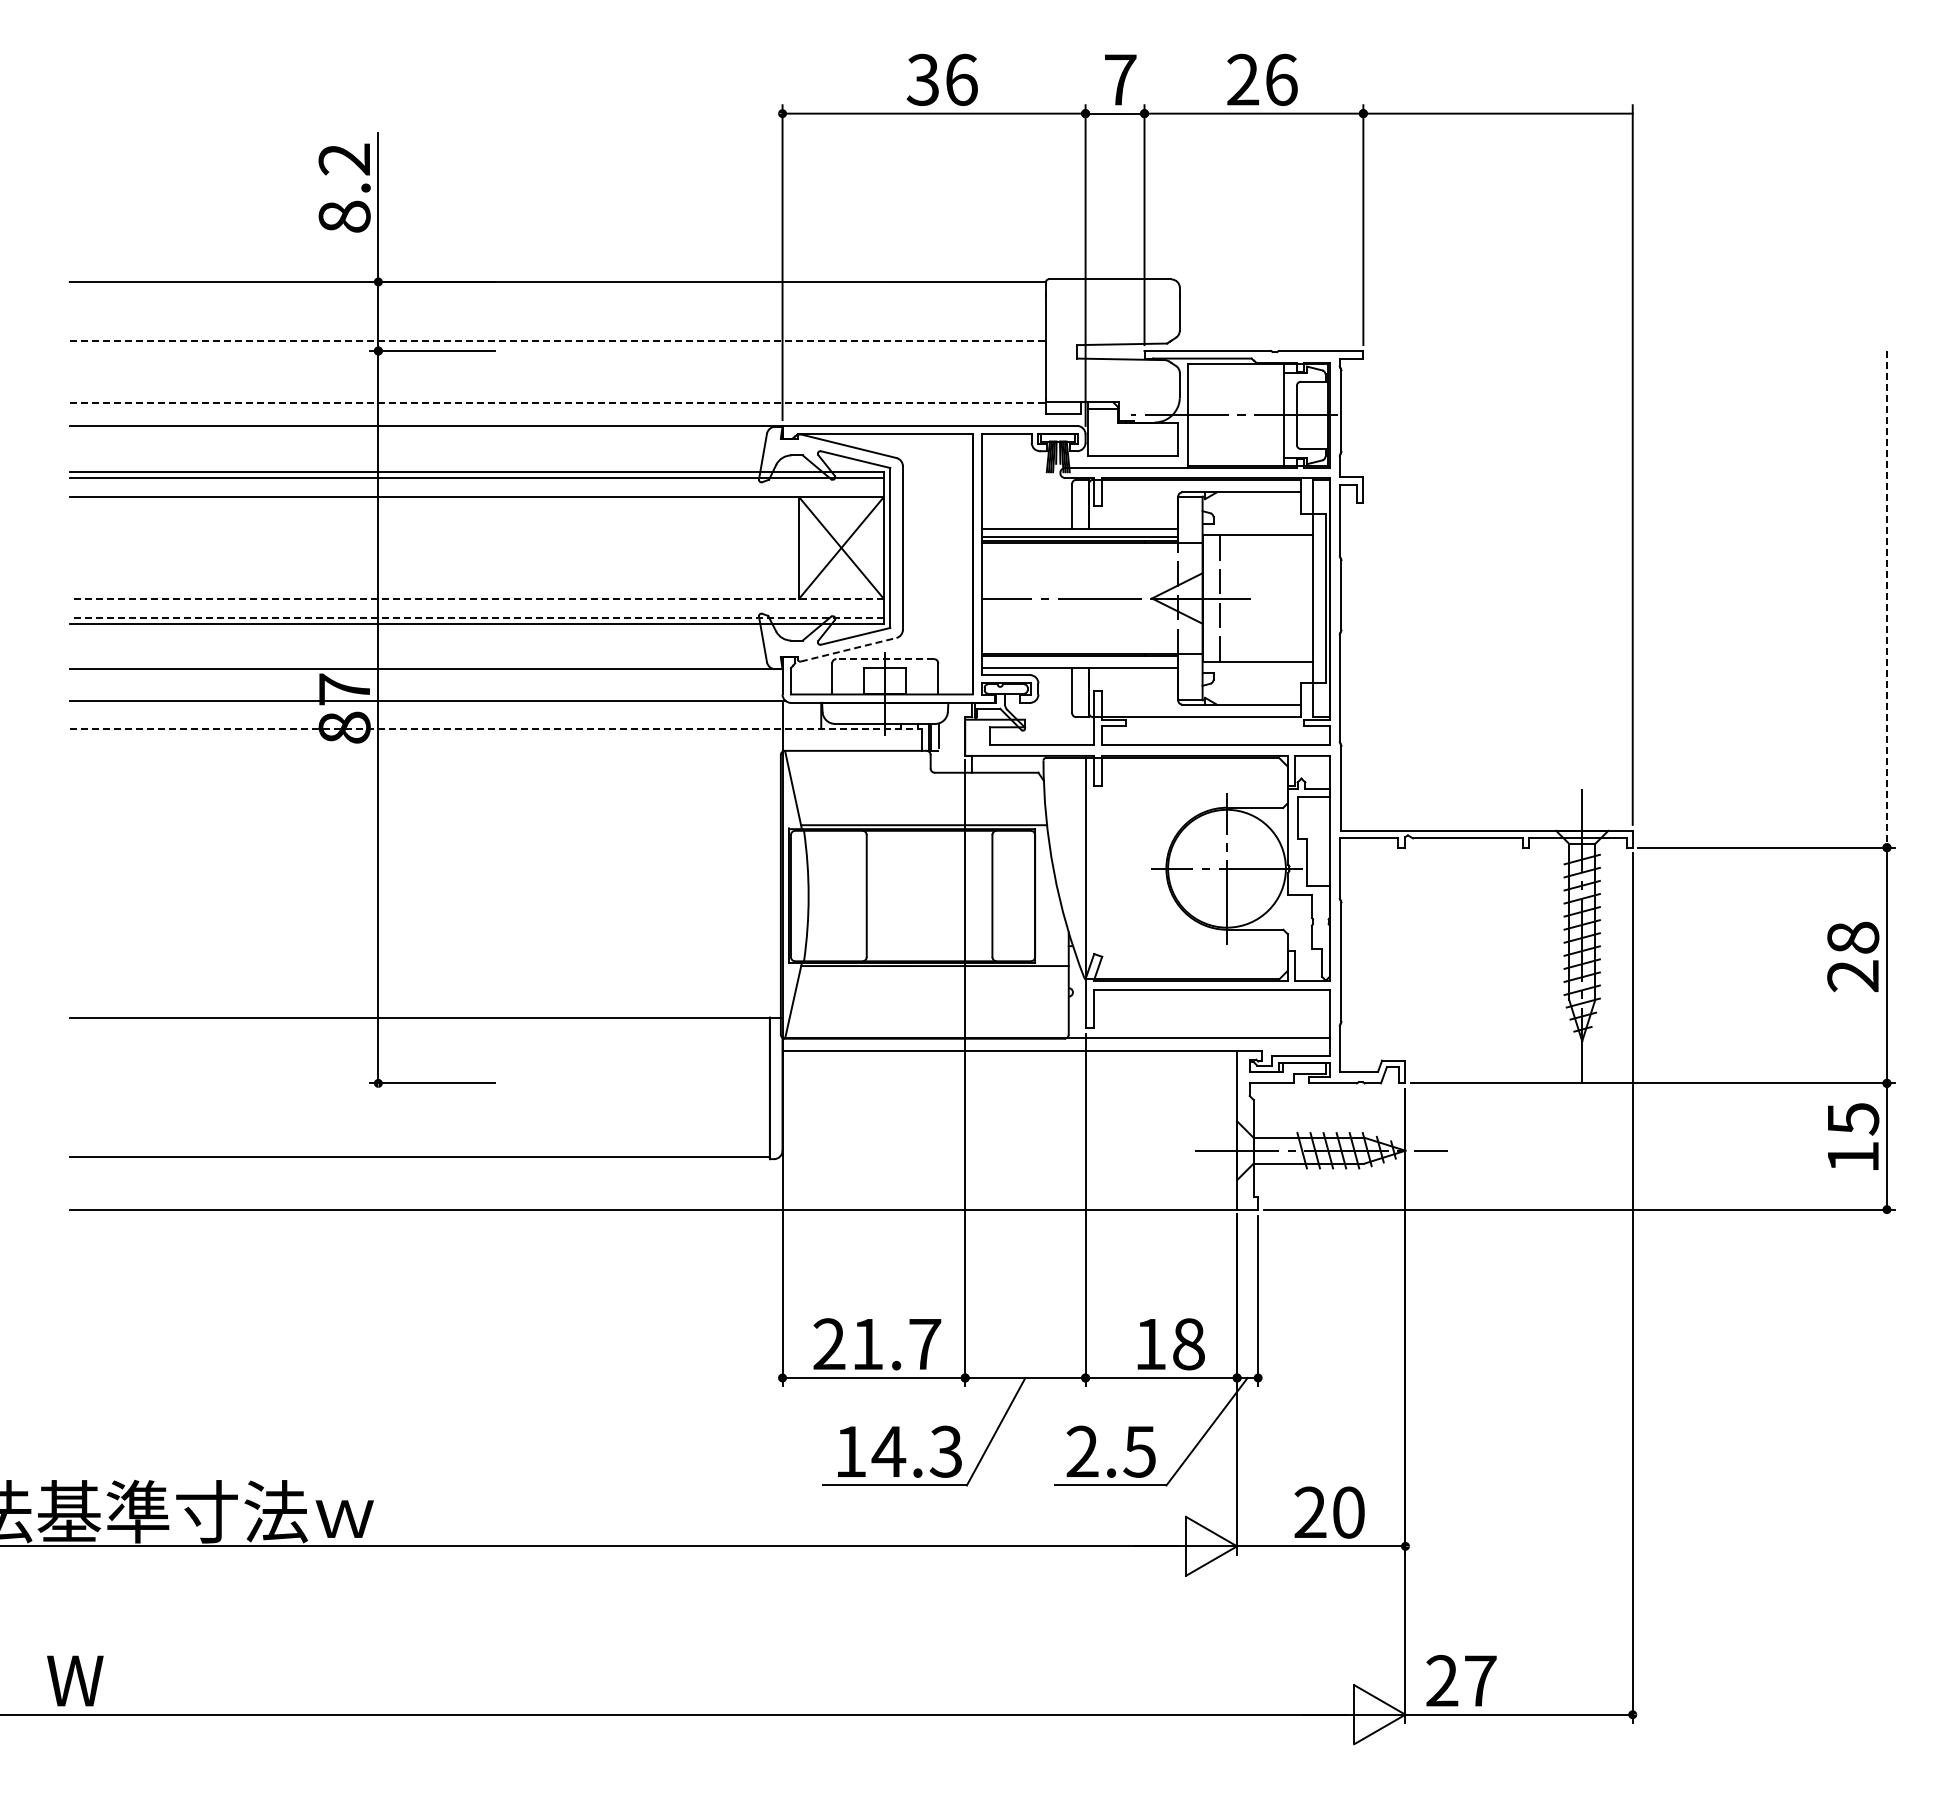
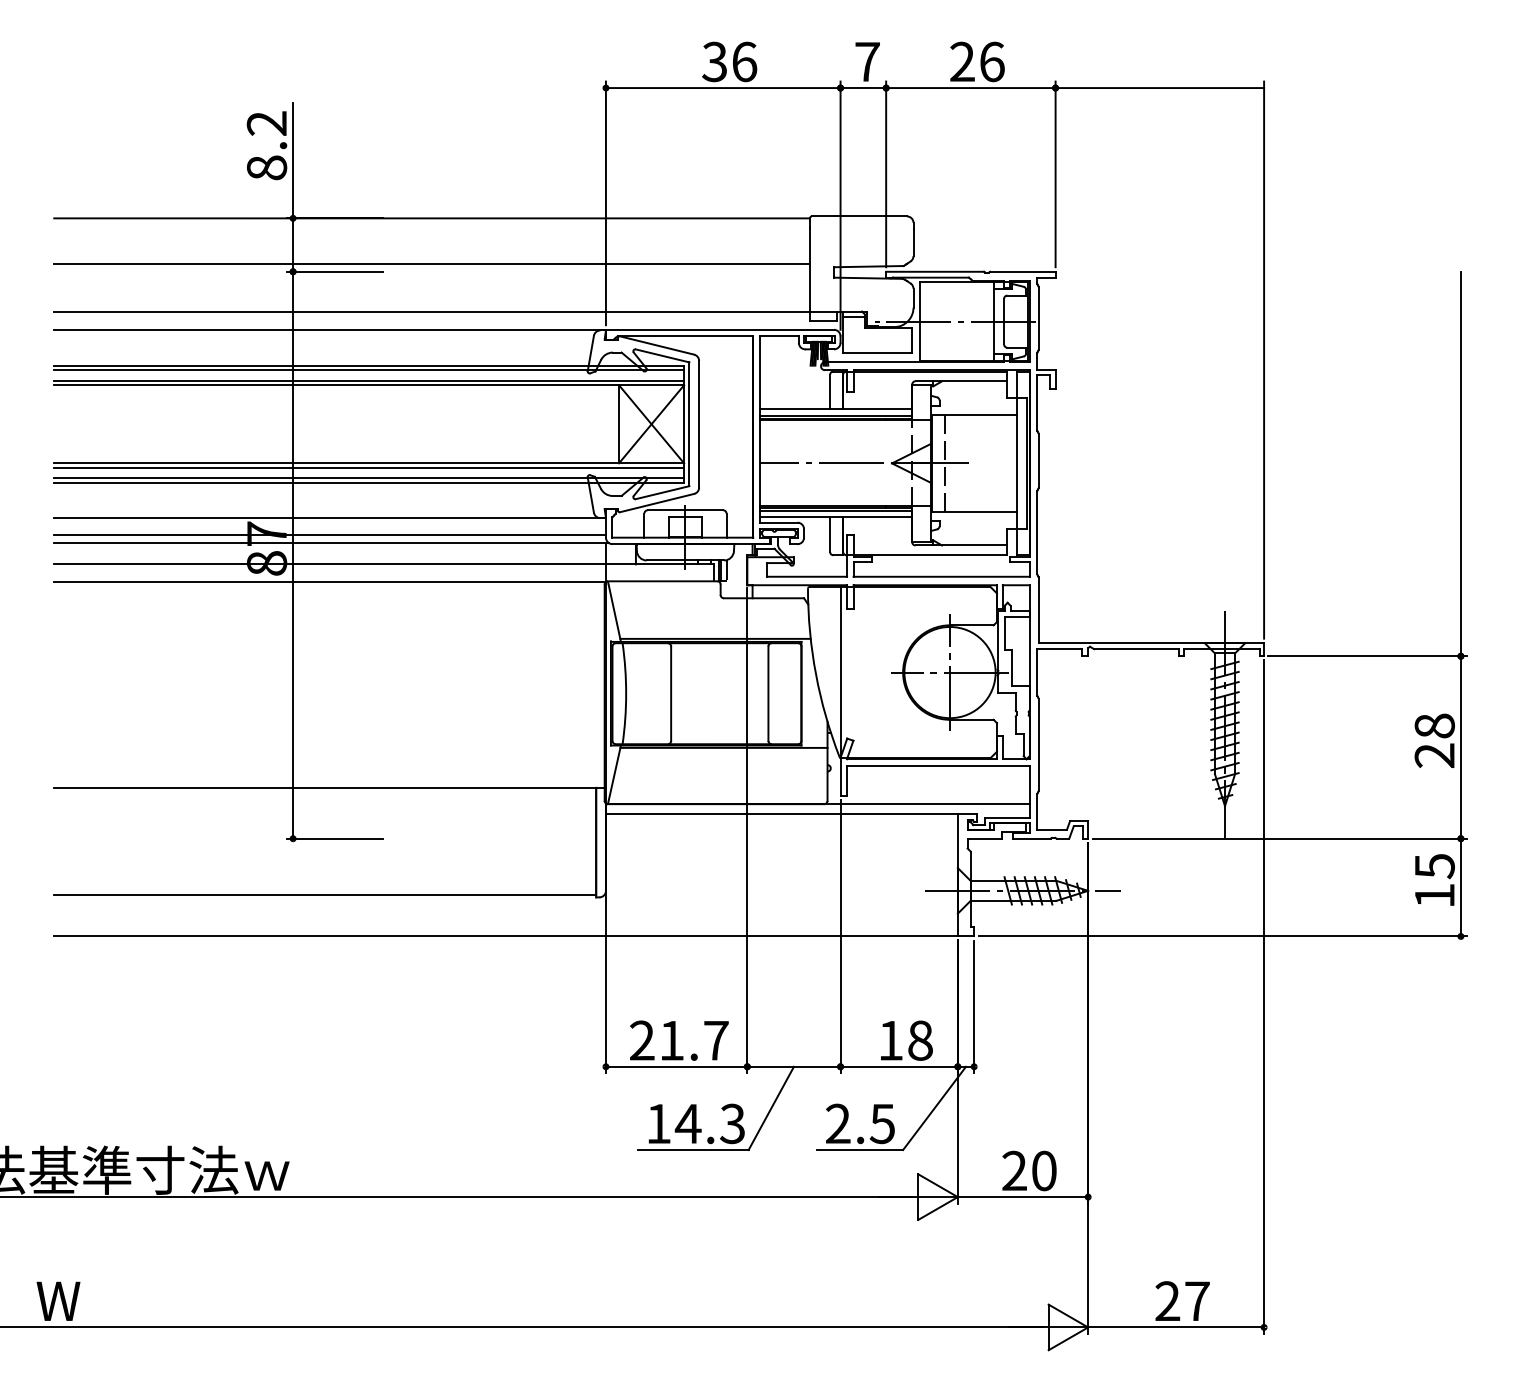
line: (558, 340) -> (432, 263), dashed -> solid
line: (558, 403) -> (432, 312), dashed -> solid
line: (476, 491) -> (369, 380), added
line: (476, 598) -> (369, 463), dashed -> solid
line: (1886, 599) -> (1460, 464), dashed -> solid
line: (476, 604) -> (369, 468), added
line: (476, 617) -> (369, 478), dashed -> solid
line: (849, 649) -> (657, 502), dashed -> solid
line: (885, 659) -> (685, 510), dashed -> solid
line: (1080, 659) -> (836, 510), added
line: (425, 691) -> (329, 535), added
line: (496, 729) -> (384, 564), dashed -> solid
line: (425, 751) -> (329, 581), added
text: (1461, 1680) -> (1182, 1300), moved

